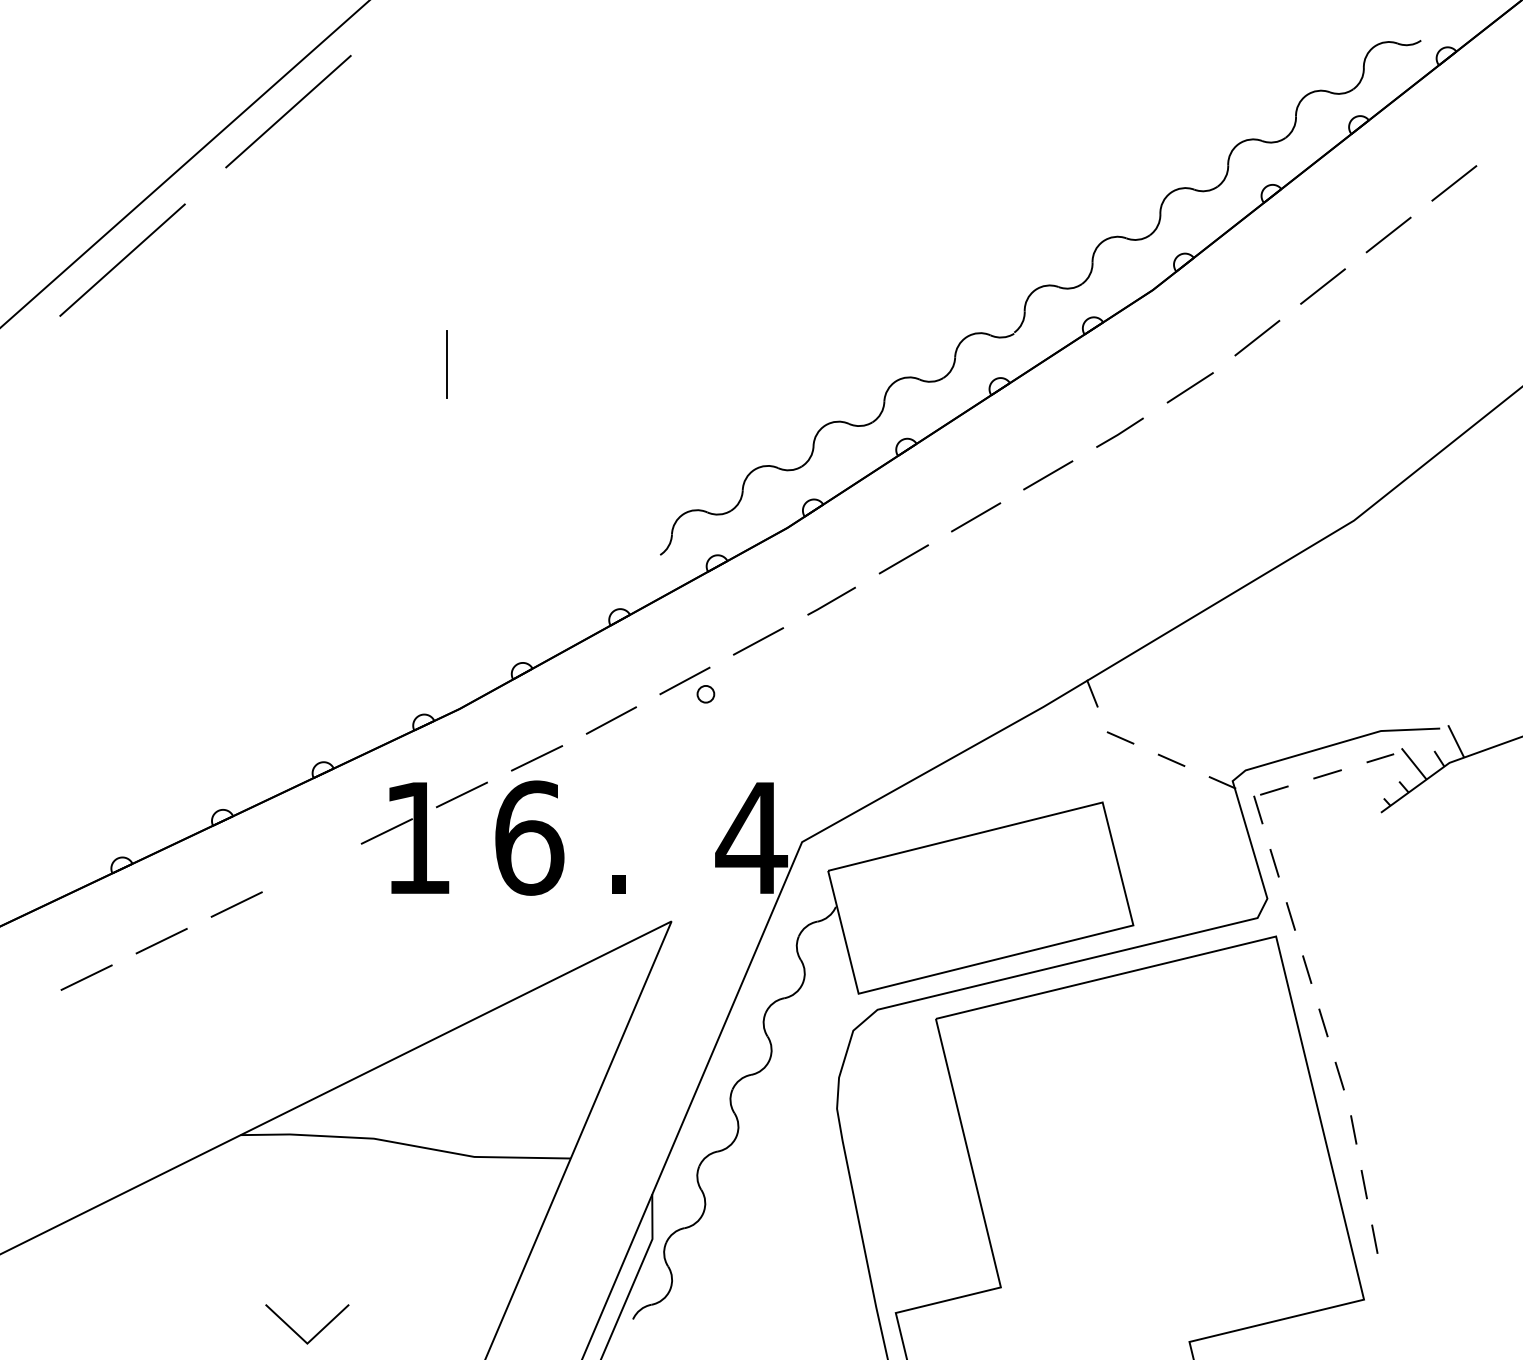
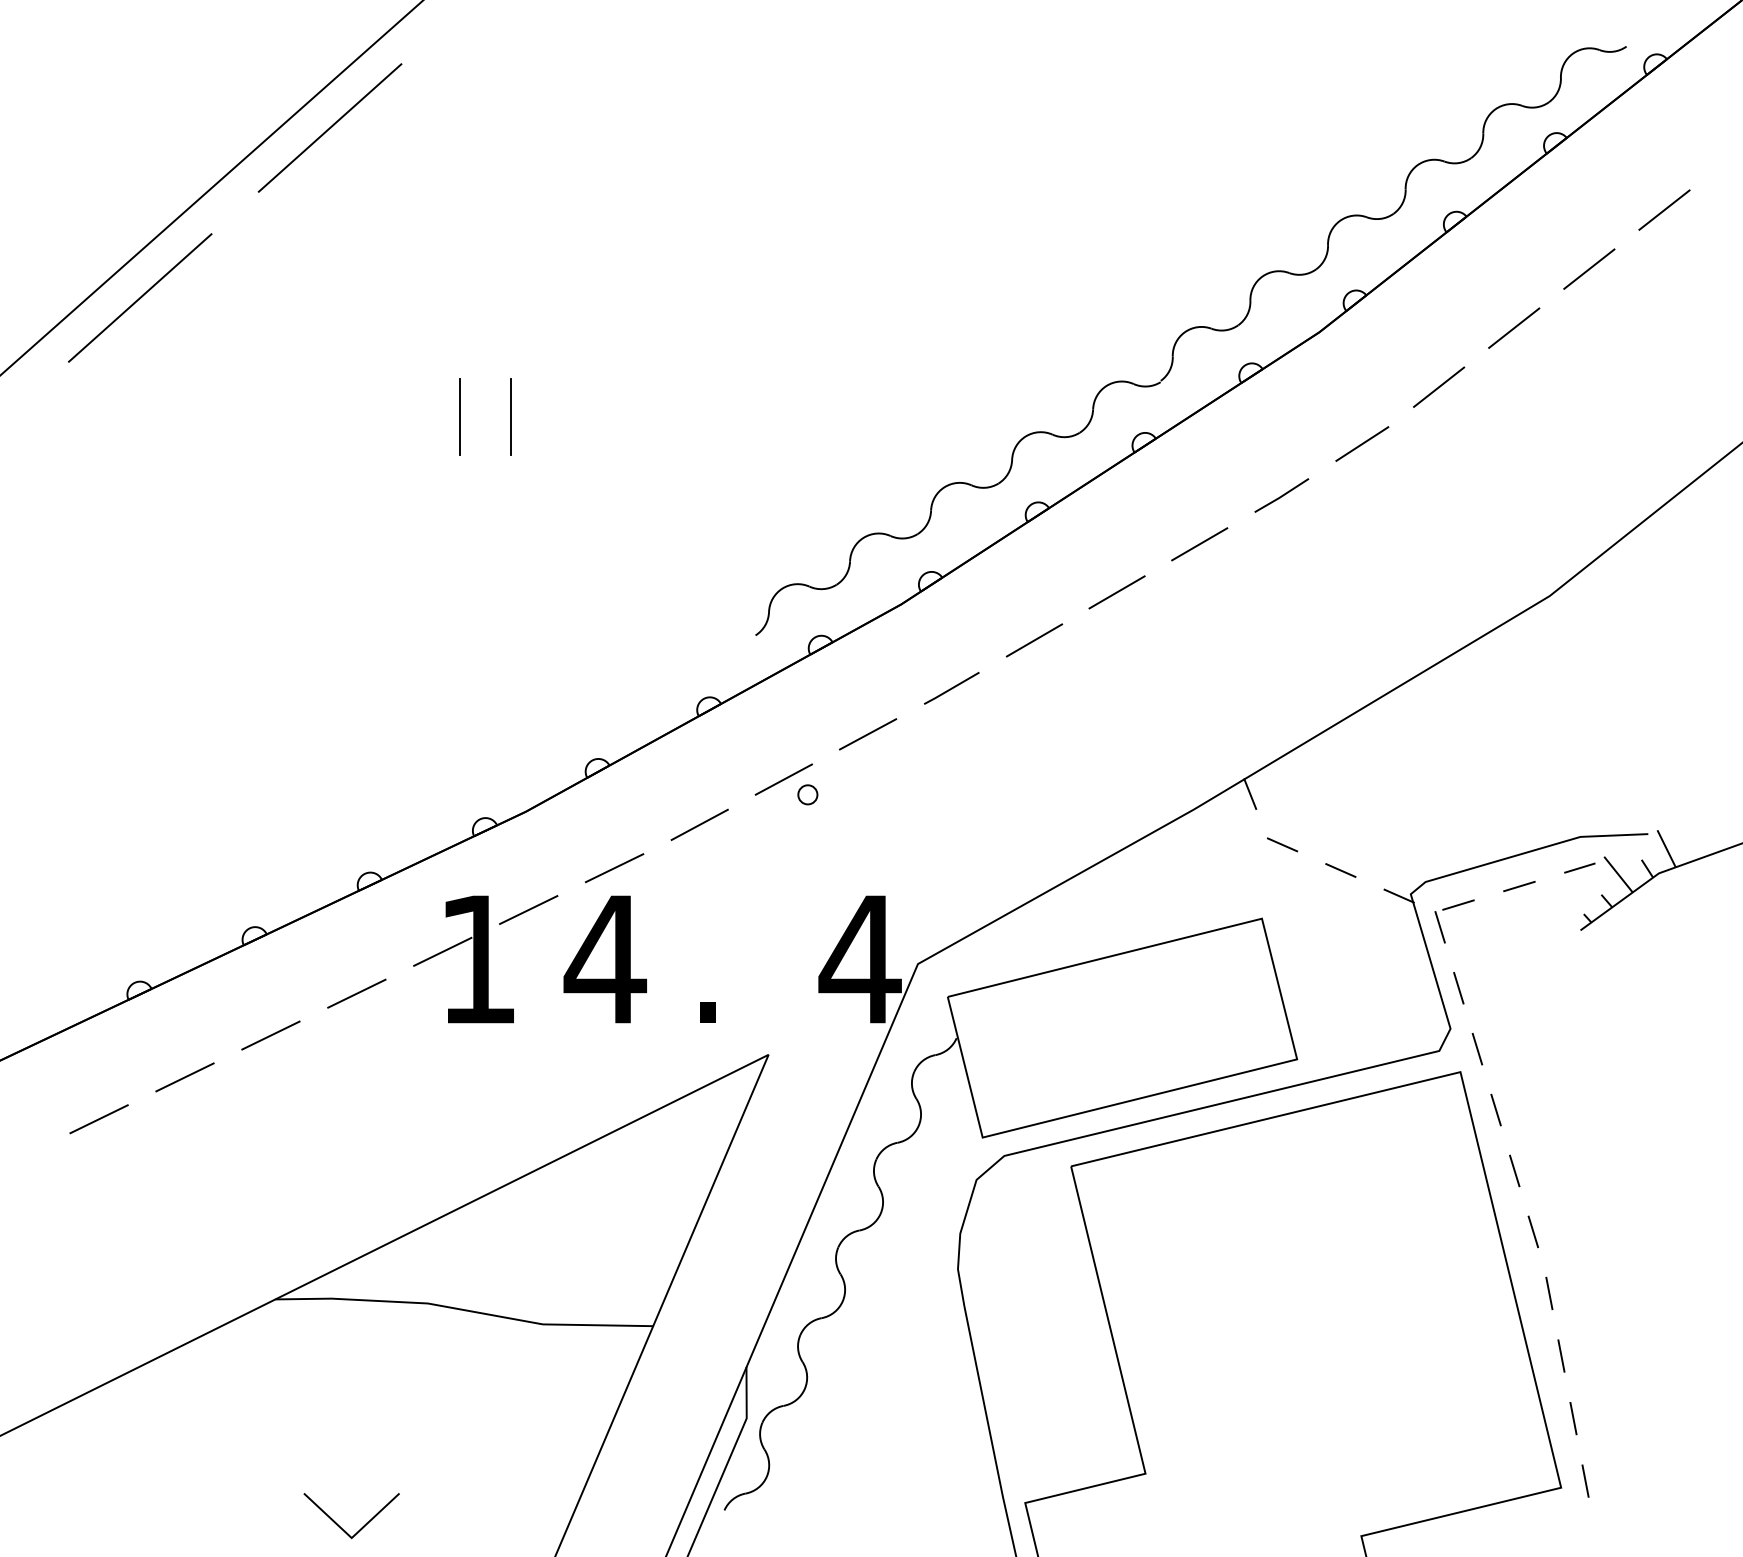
line: (402, 363) -> (460, 416), added
text: (529, 838) -> (605, 959), 6 -> 4
line: (311, 867) -> (356, 993), added
line: (1385, 1293) -> (1585, 1480), added

